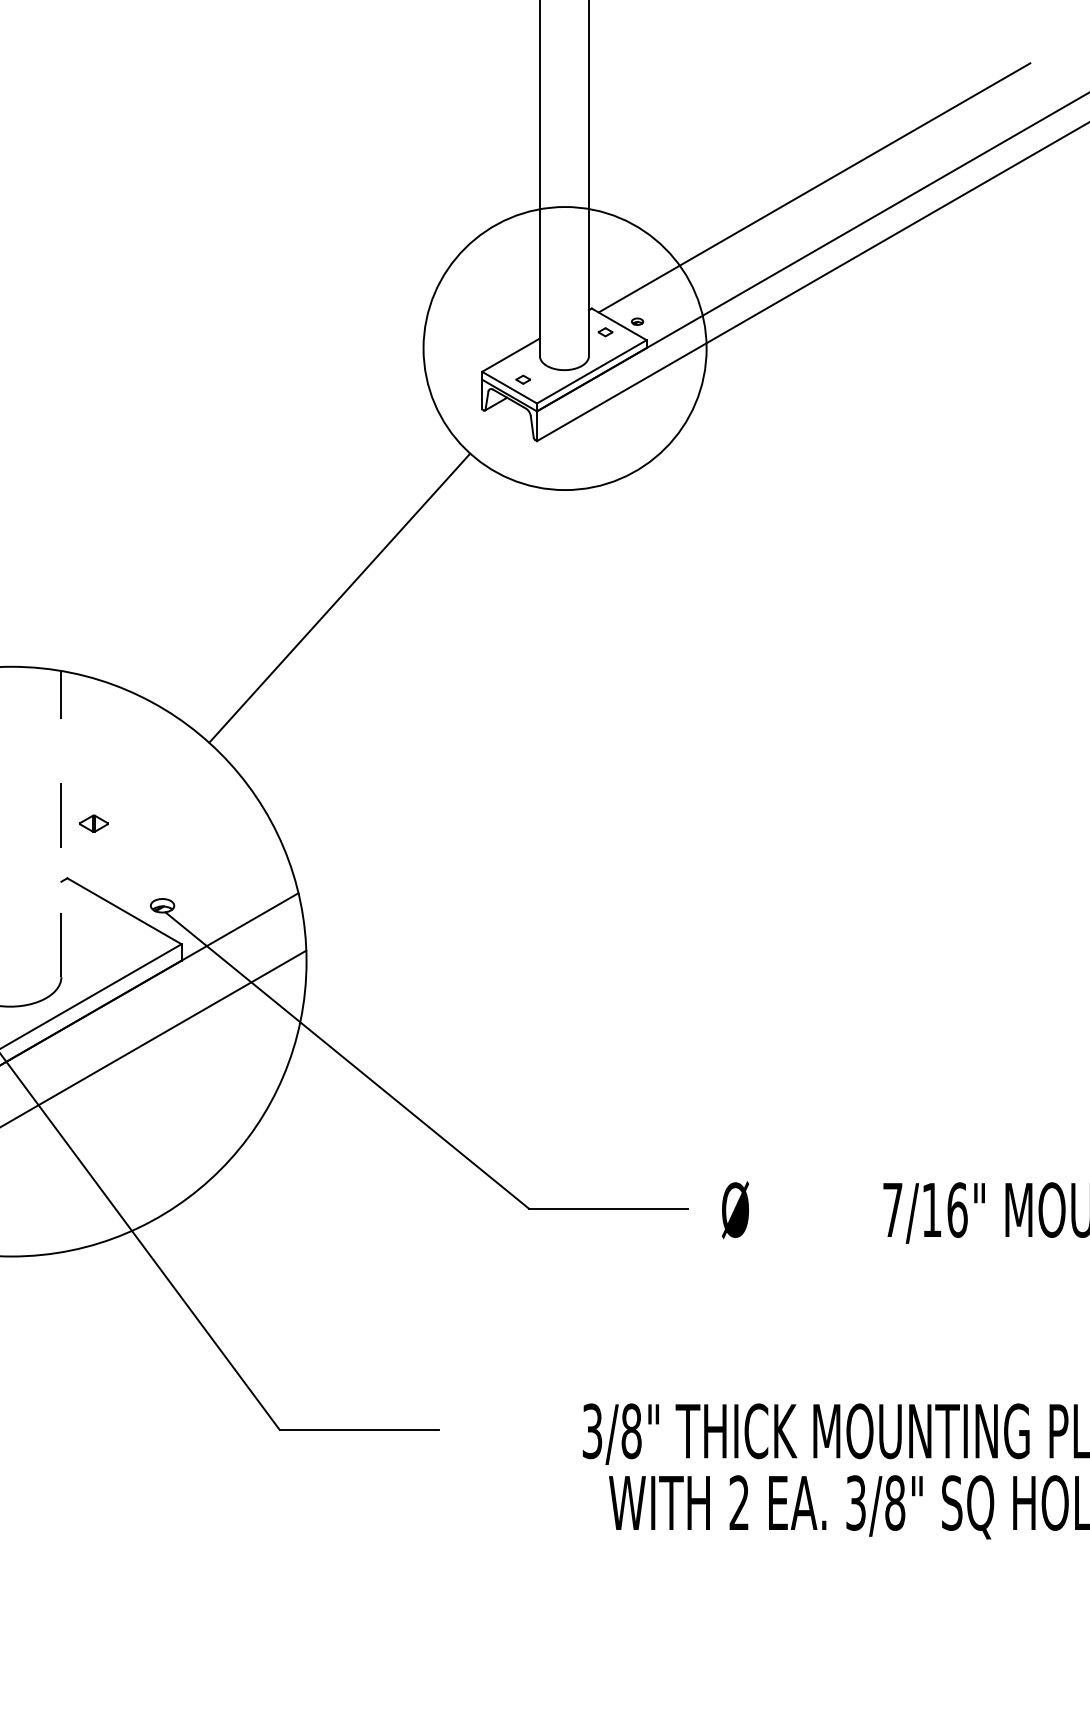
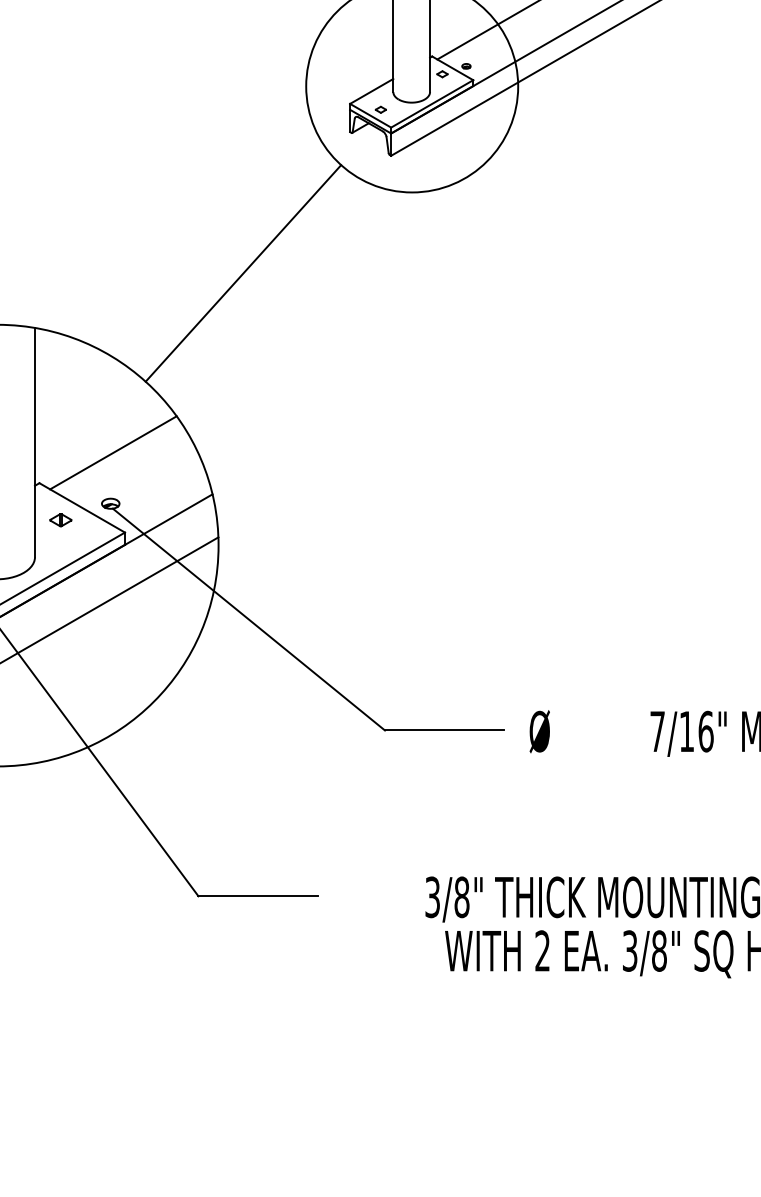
line: (61, 823) -> (35, 442), dashed -> solid
part: (93, 823) -> (60, 520), moved
line: (165, 837) -> (112, 452), added

